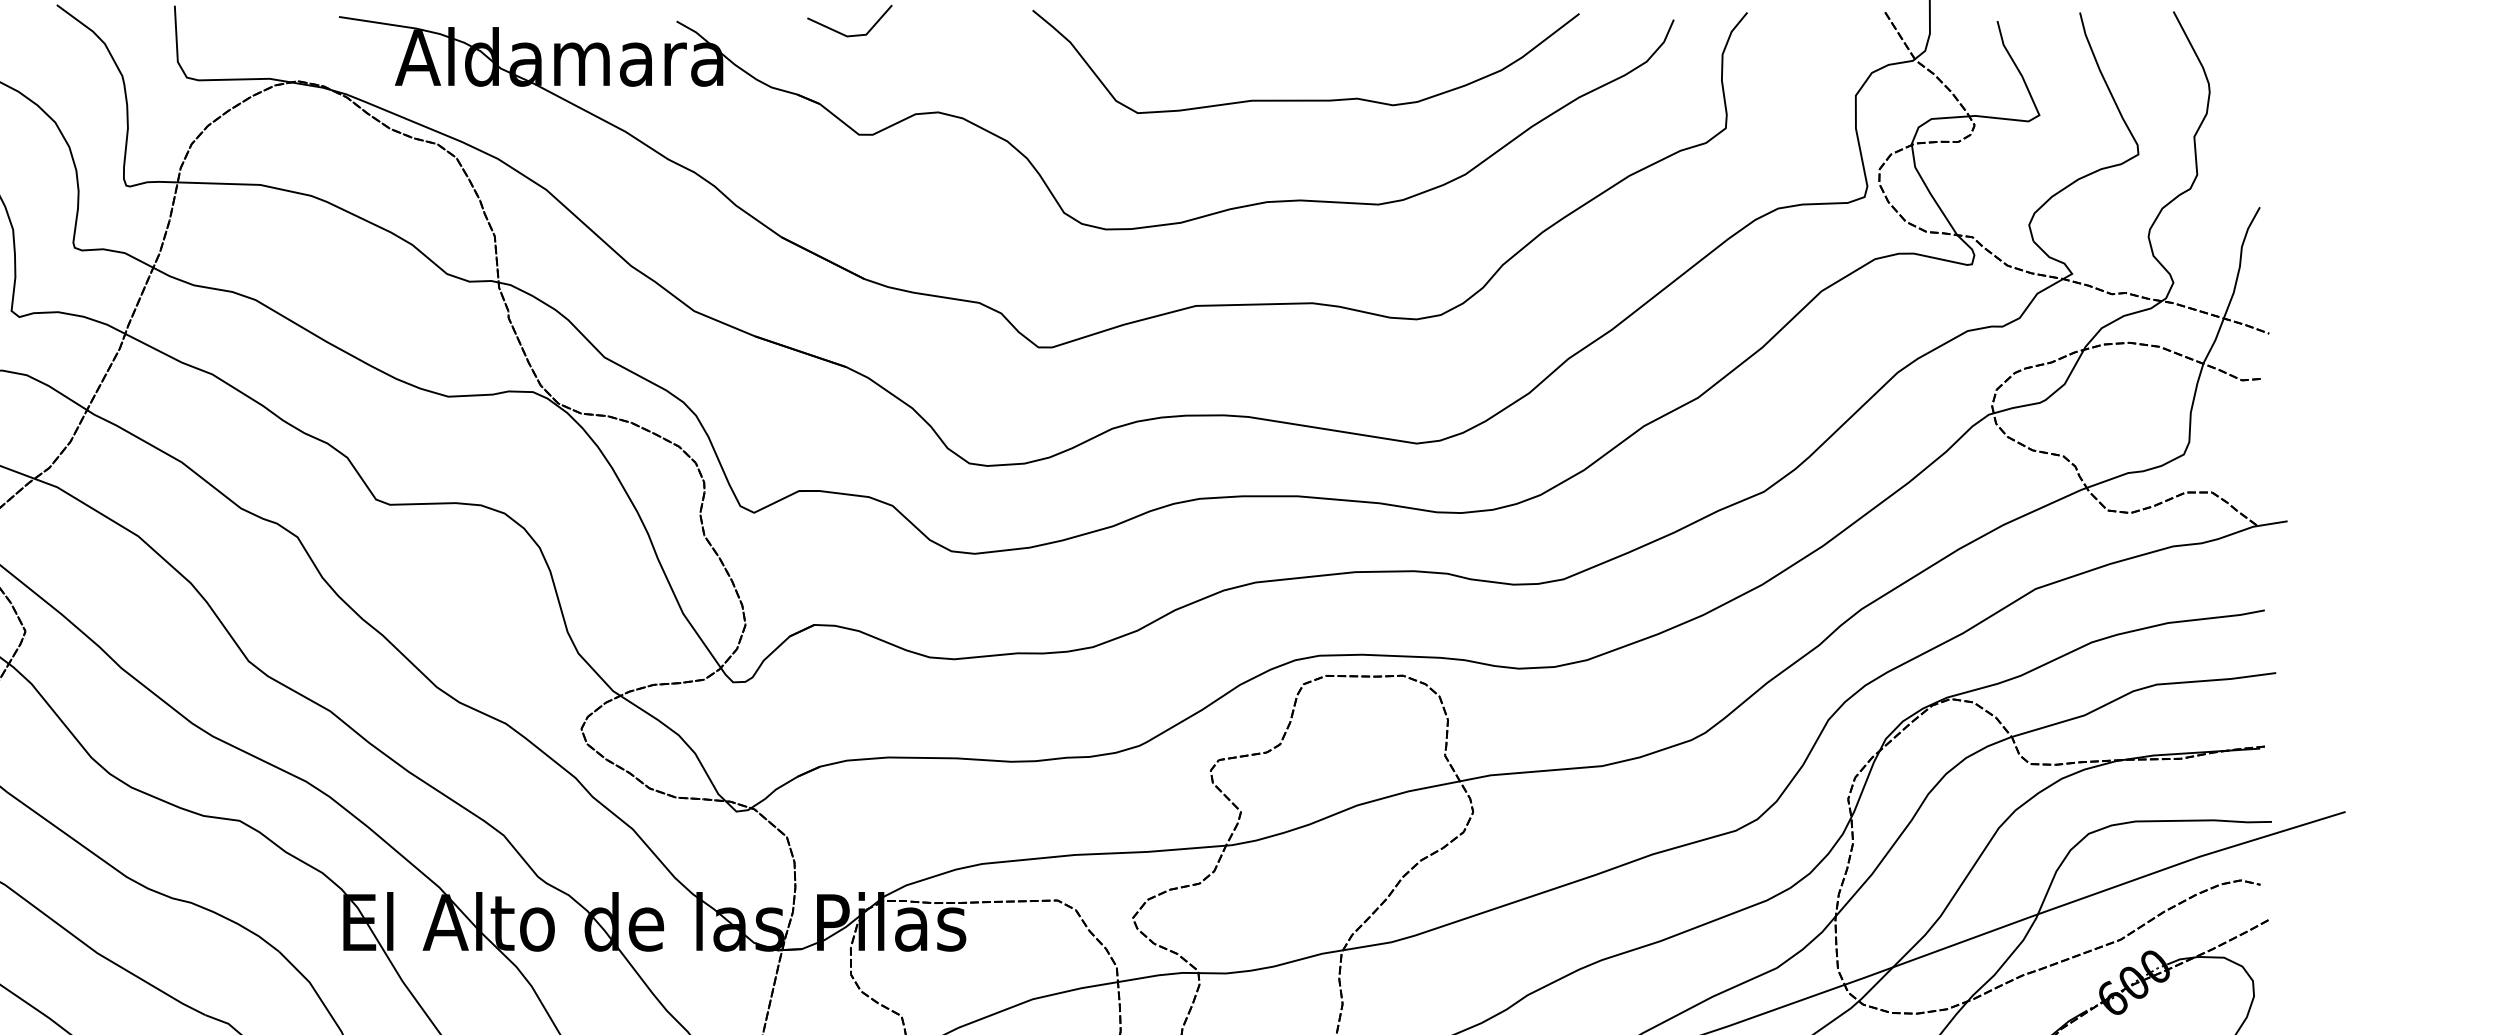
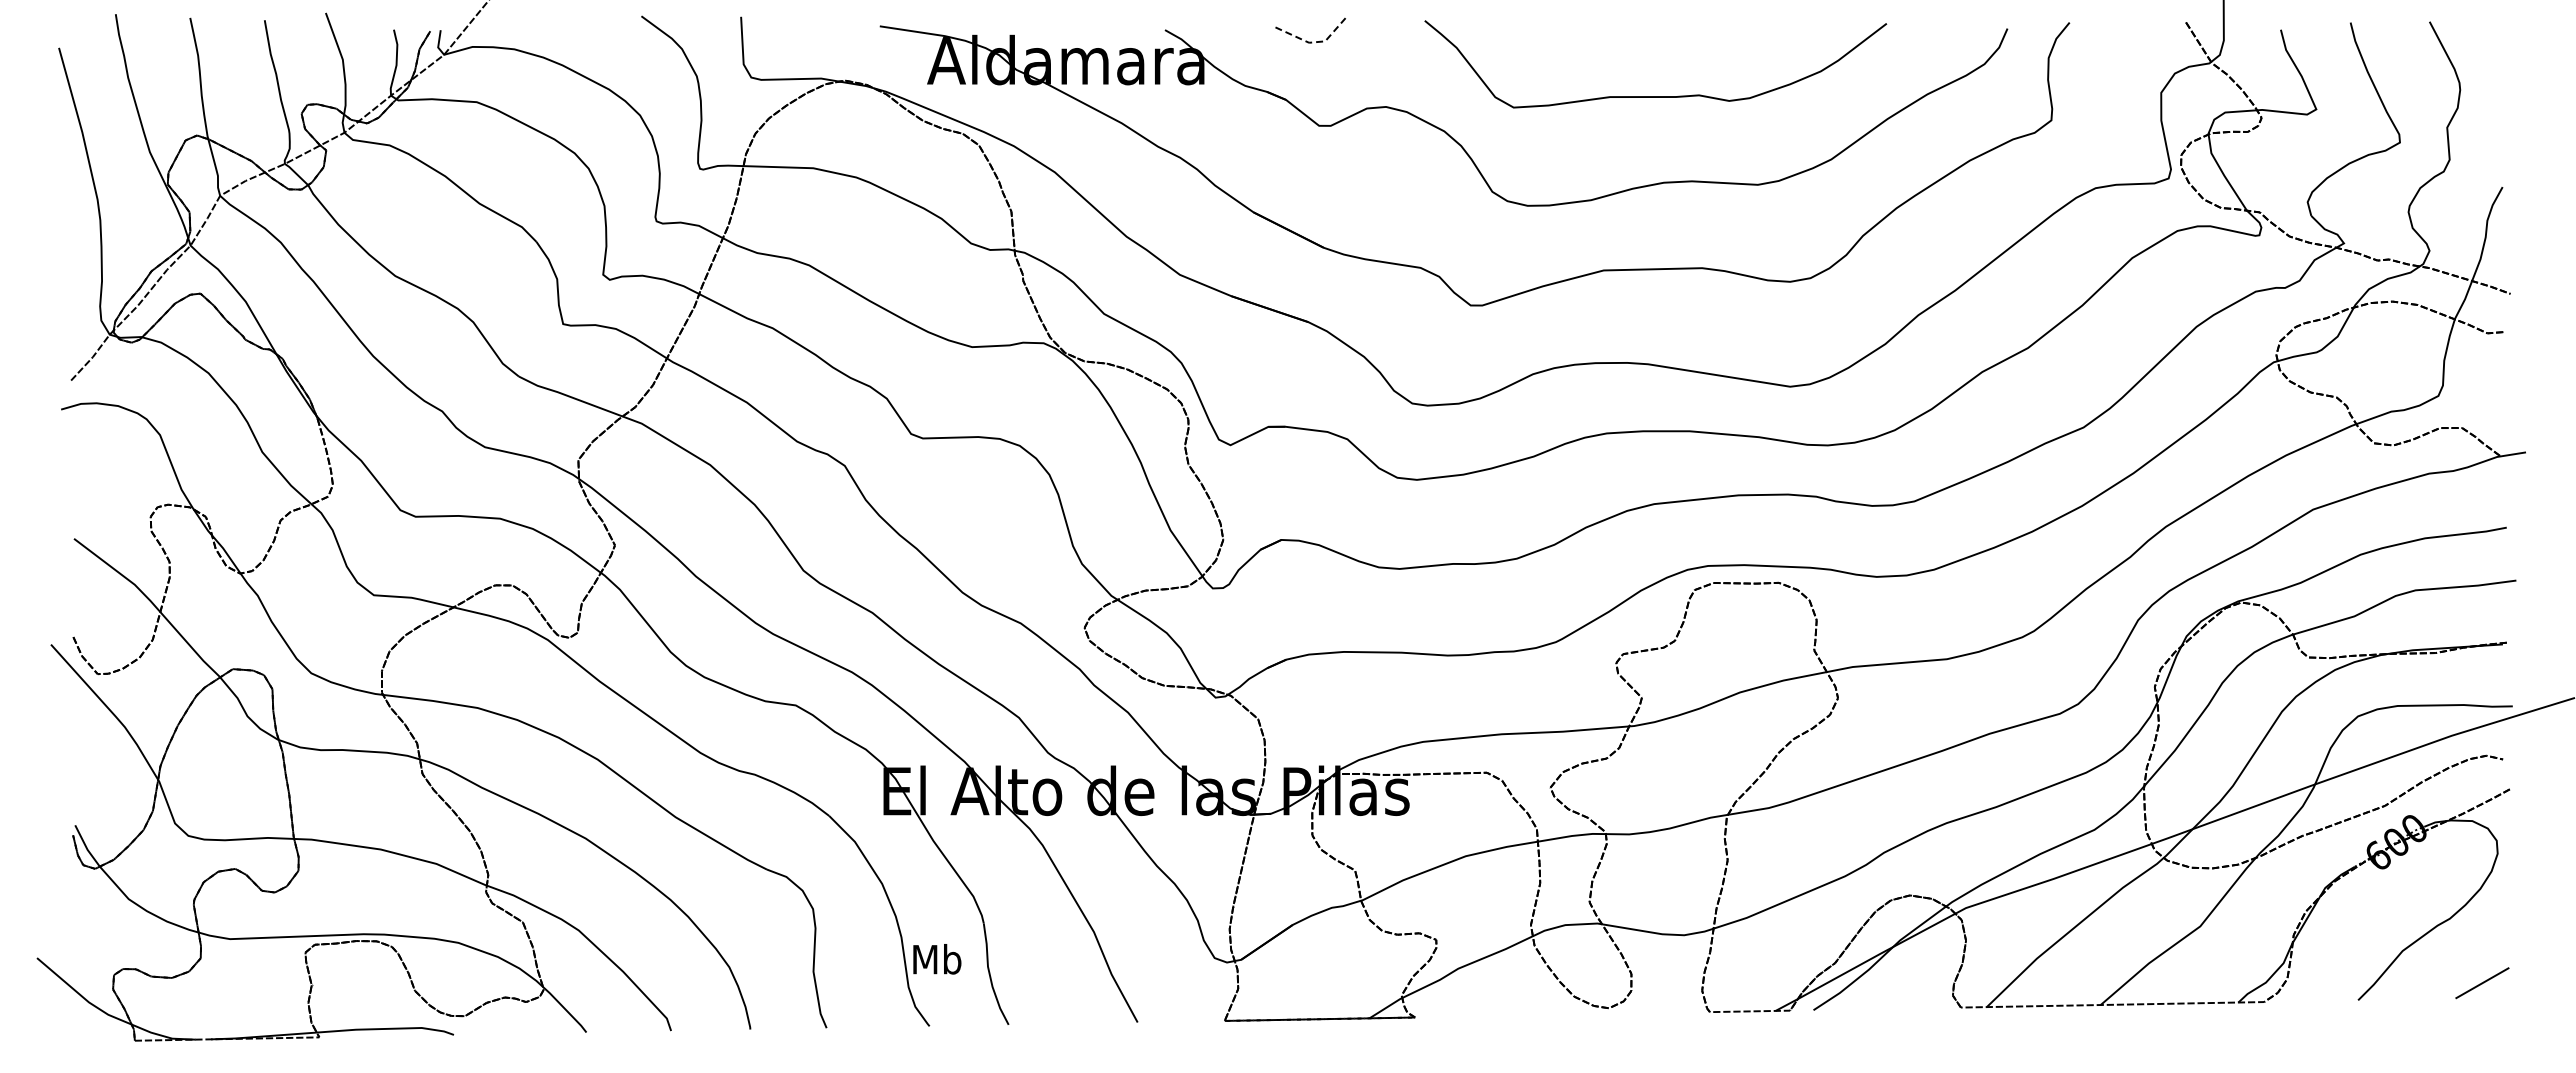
line: (854, 36) -> (1315, 42), solid -> dashed
curve: (1305, 100) -> (1655, 96), moved

